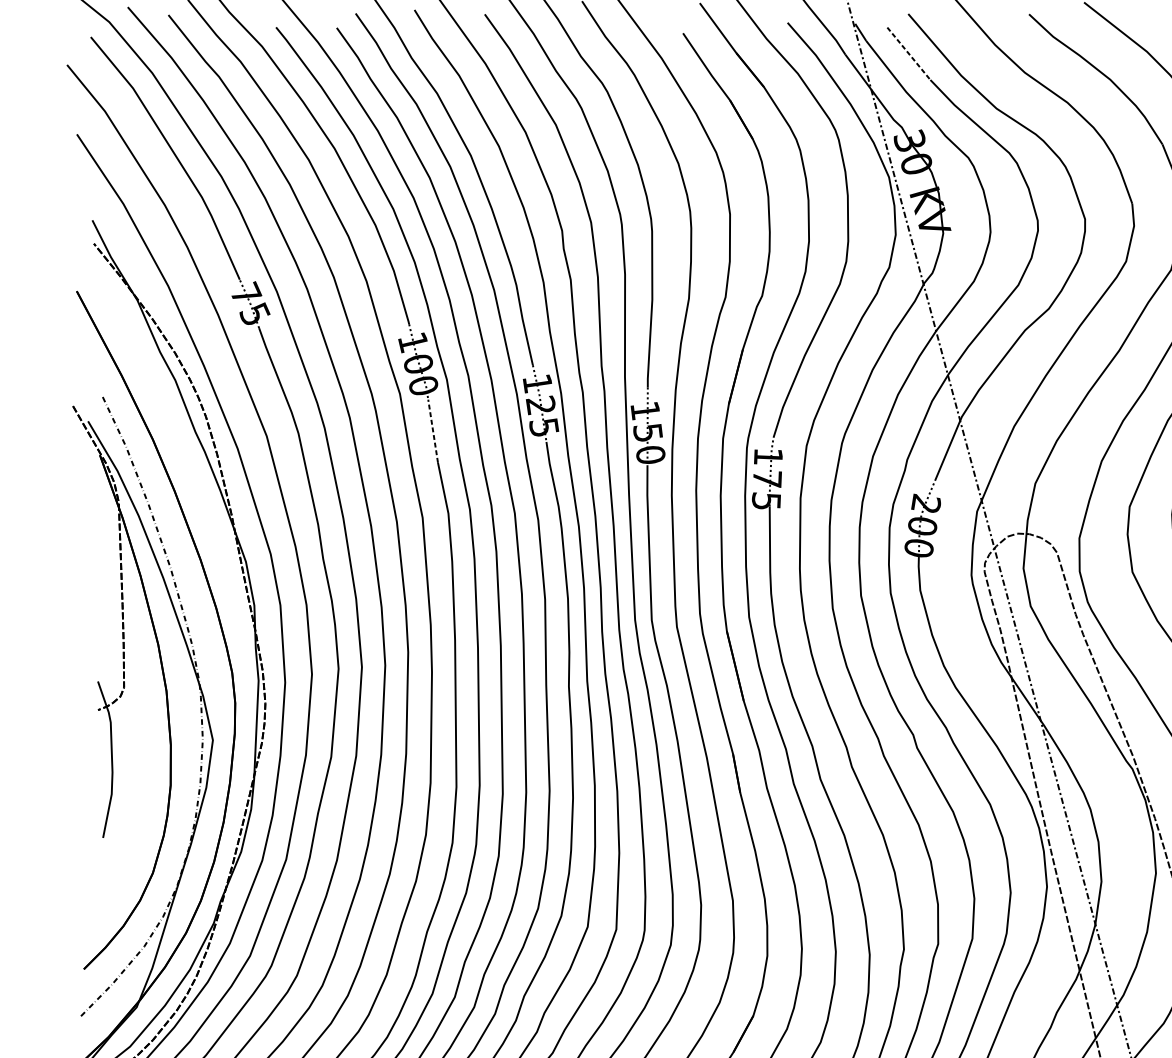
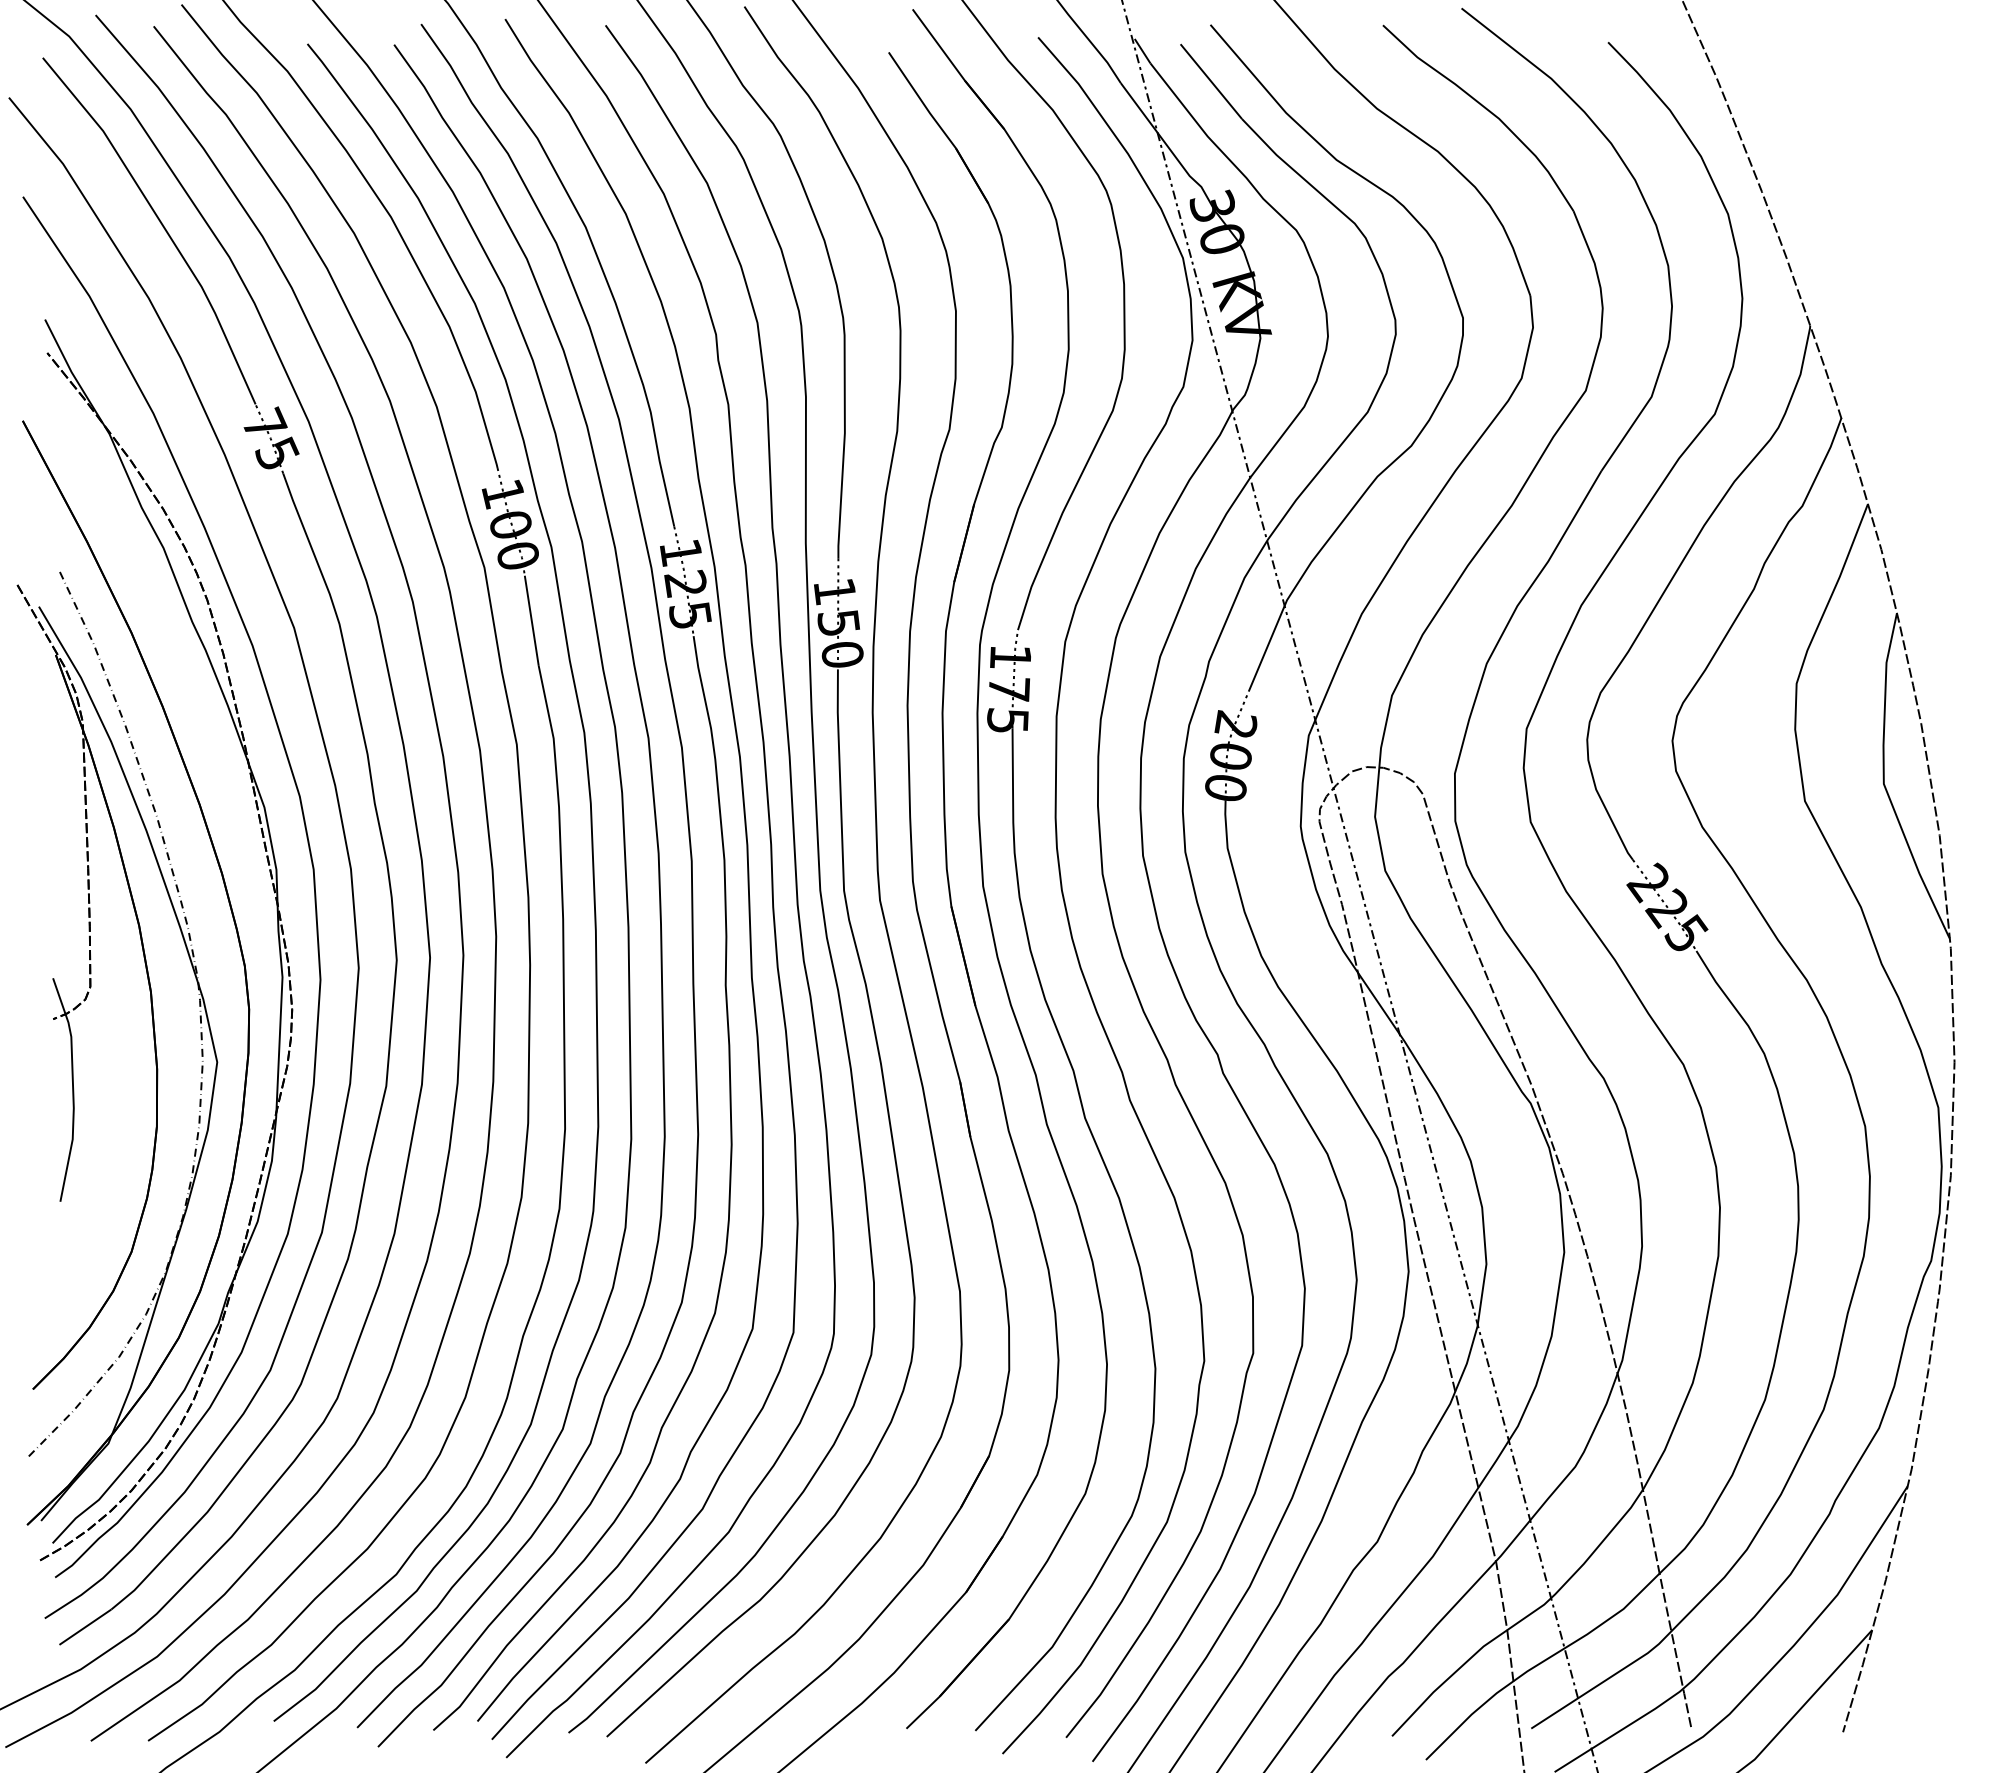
line: (909, 54) -> (1211, 82), dashed -> solid
line: (432, 431) -> (531, 620), dashed -> solid

